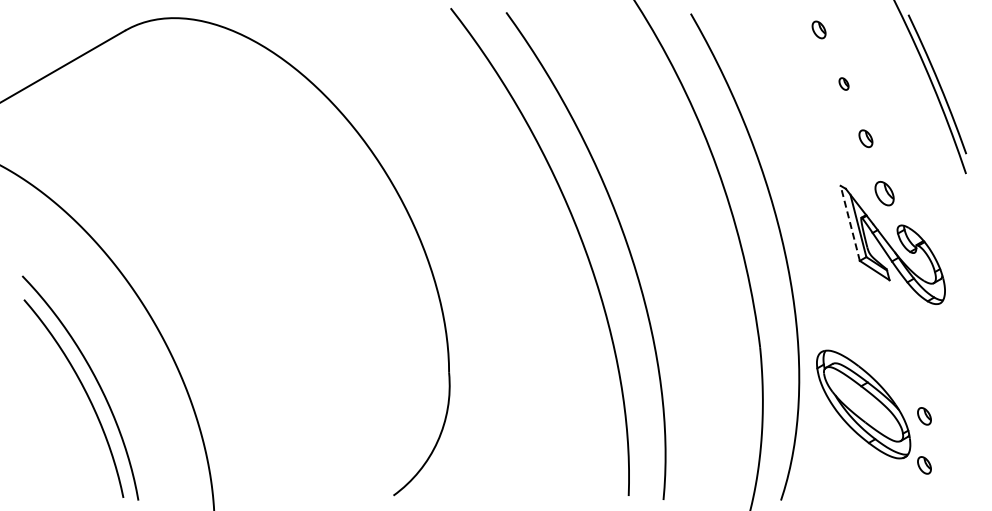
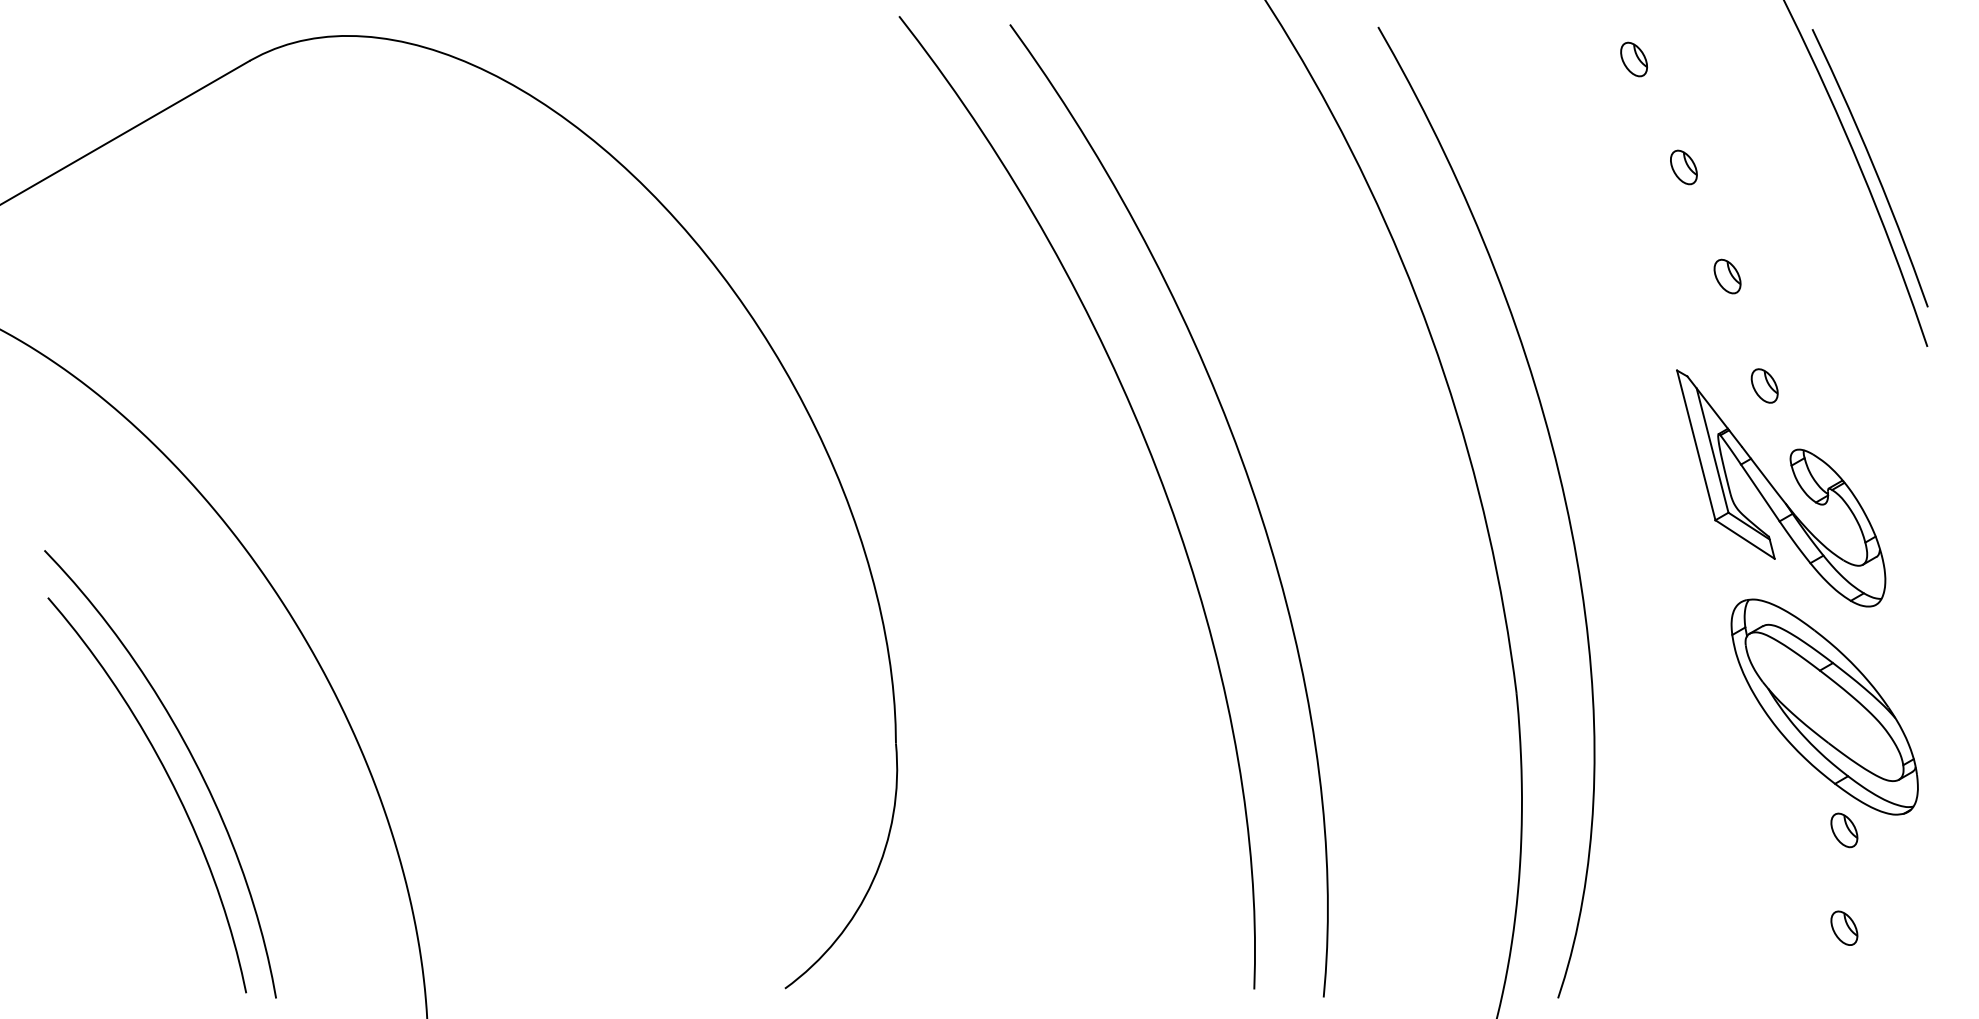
part: (843, 83) -> (1682, 166), size x1.43
part: (884, 193) -> (1764, 385), size x0.71
line: (850, 223) -> (1696, 445), dashed -> solid
part: (863, 404) -> (1824, 707), moved

